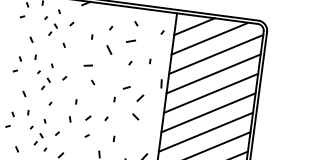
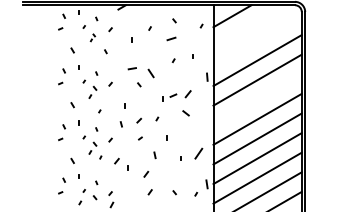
part: (52, 29) -> (92, 37), size x0.6
line: (209, 38) -> (248, 25), removed
line: (108, 49) -> (150, 73), moved
line: (216, 54) -> (257, 40), removed
line: (126, 87) -> (173, 95), moved
line: (208, 112) -> (257, 99), removed

